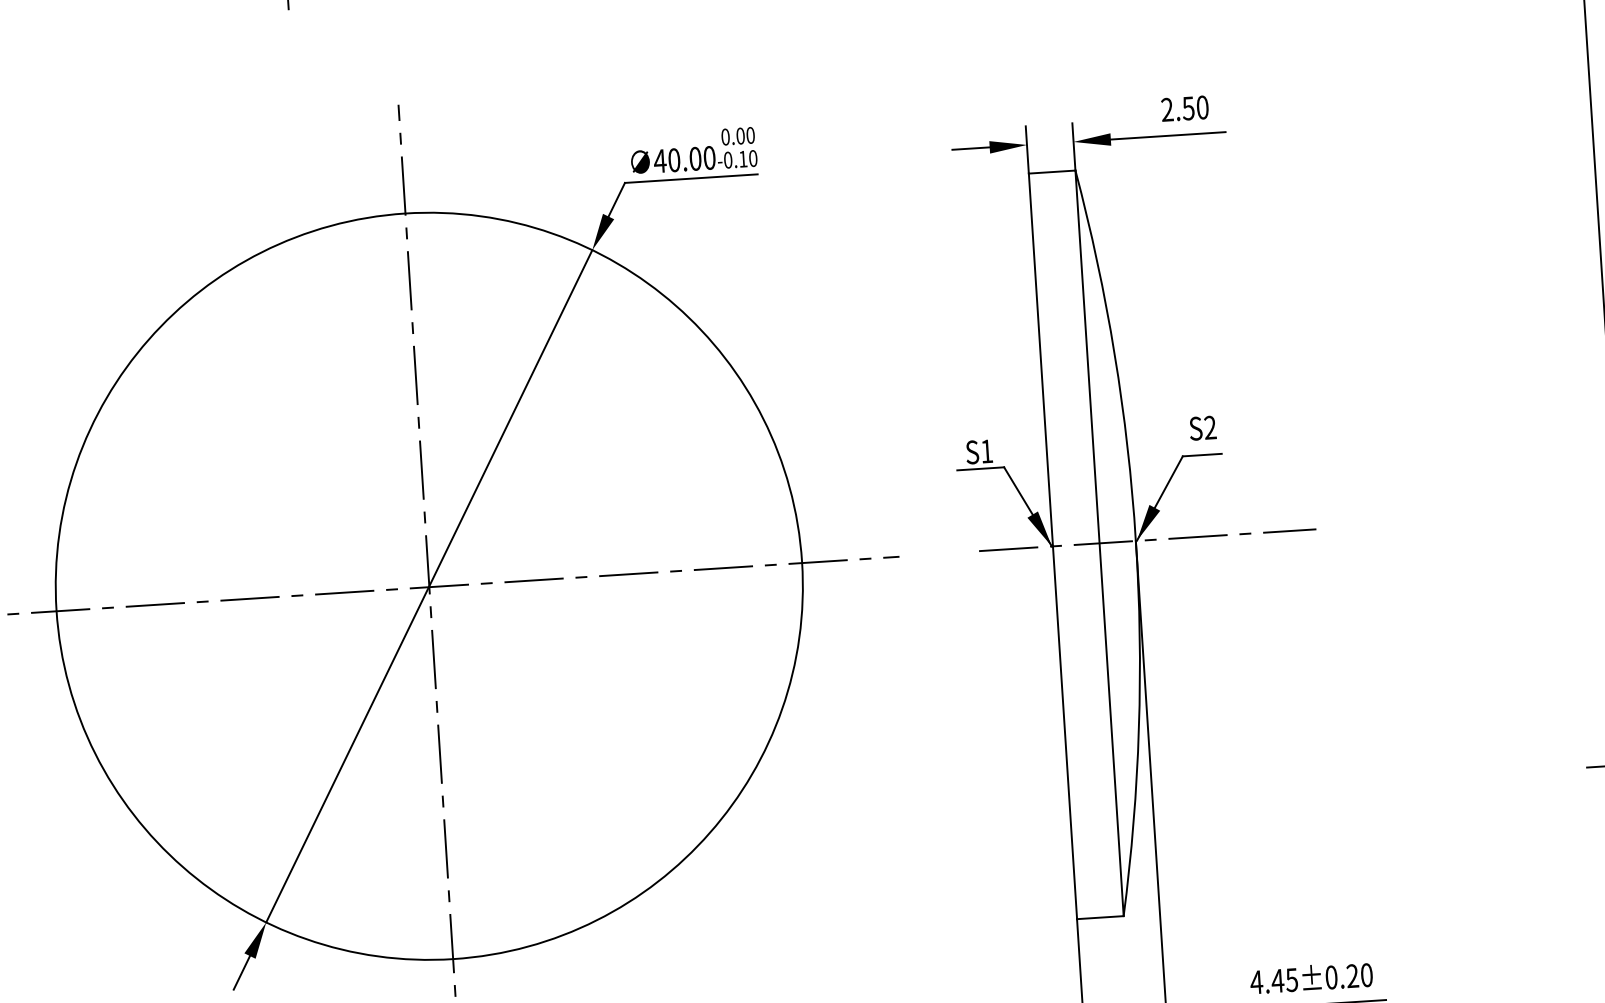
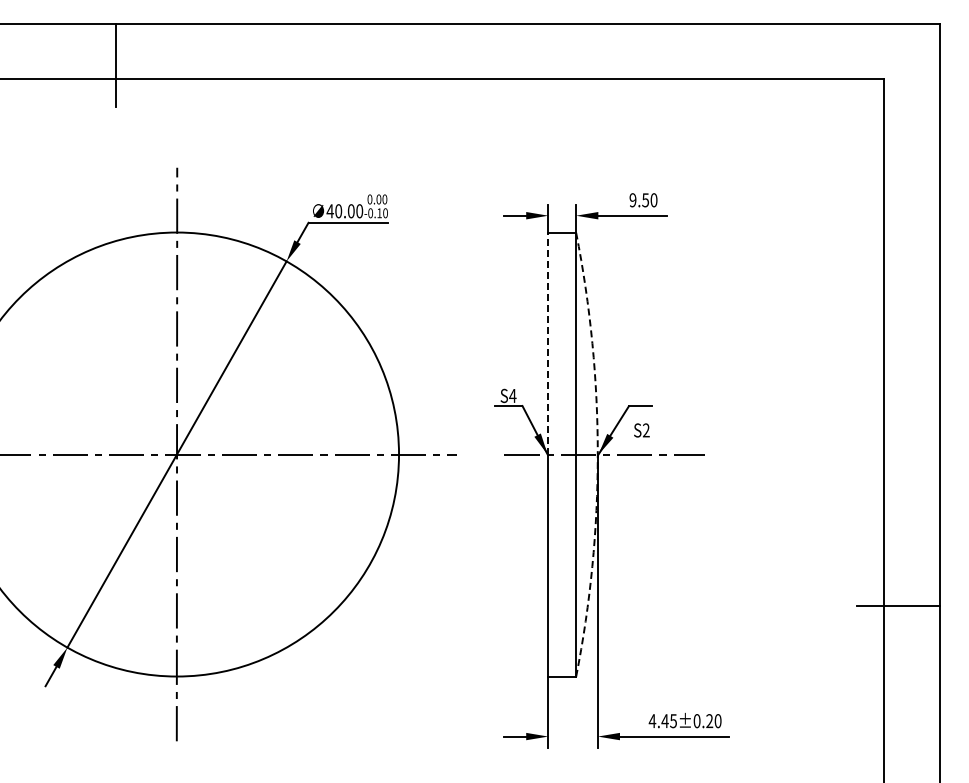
text: (1166, 110) -> (632, 200), 2.50 -> 9.50
line: (1041, 359) -> (548, 343), solid -> dashed
text: (1202, 428) -> (641, 430), moved
text: (986, 450) -> (512, 395), S1 -> S4
arc: (1135, 540) -> (597, 454), solid -> dashed

